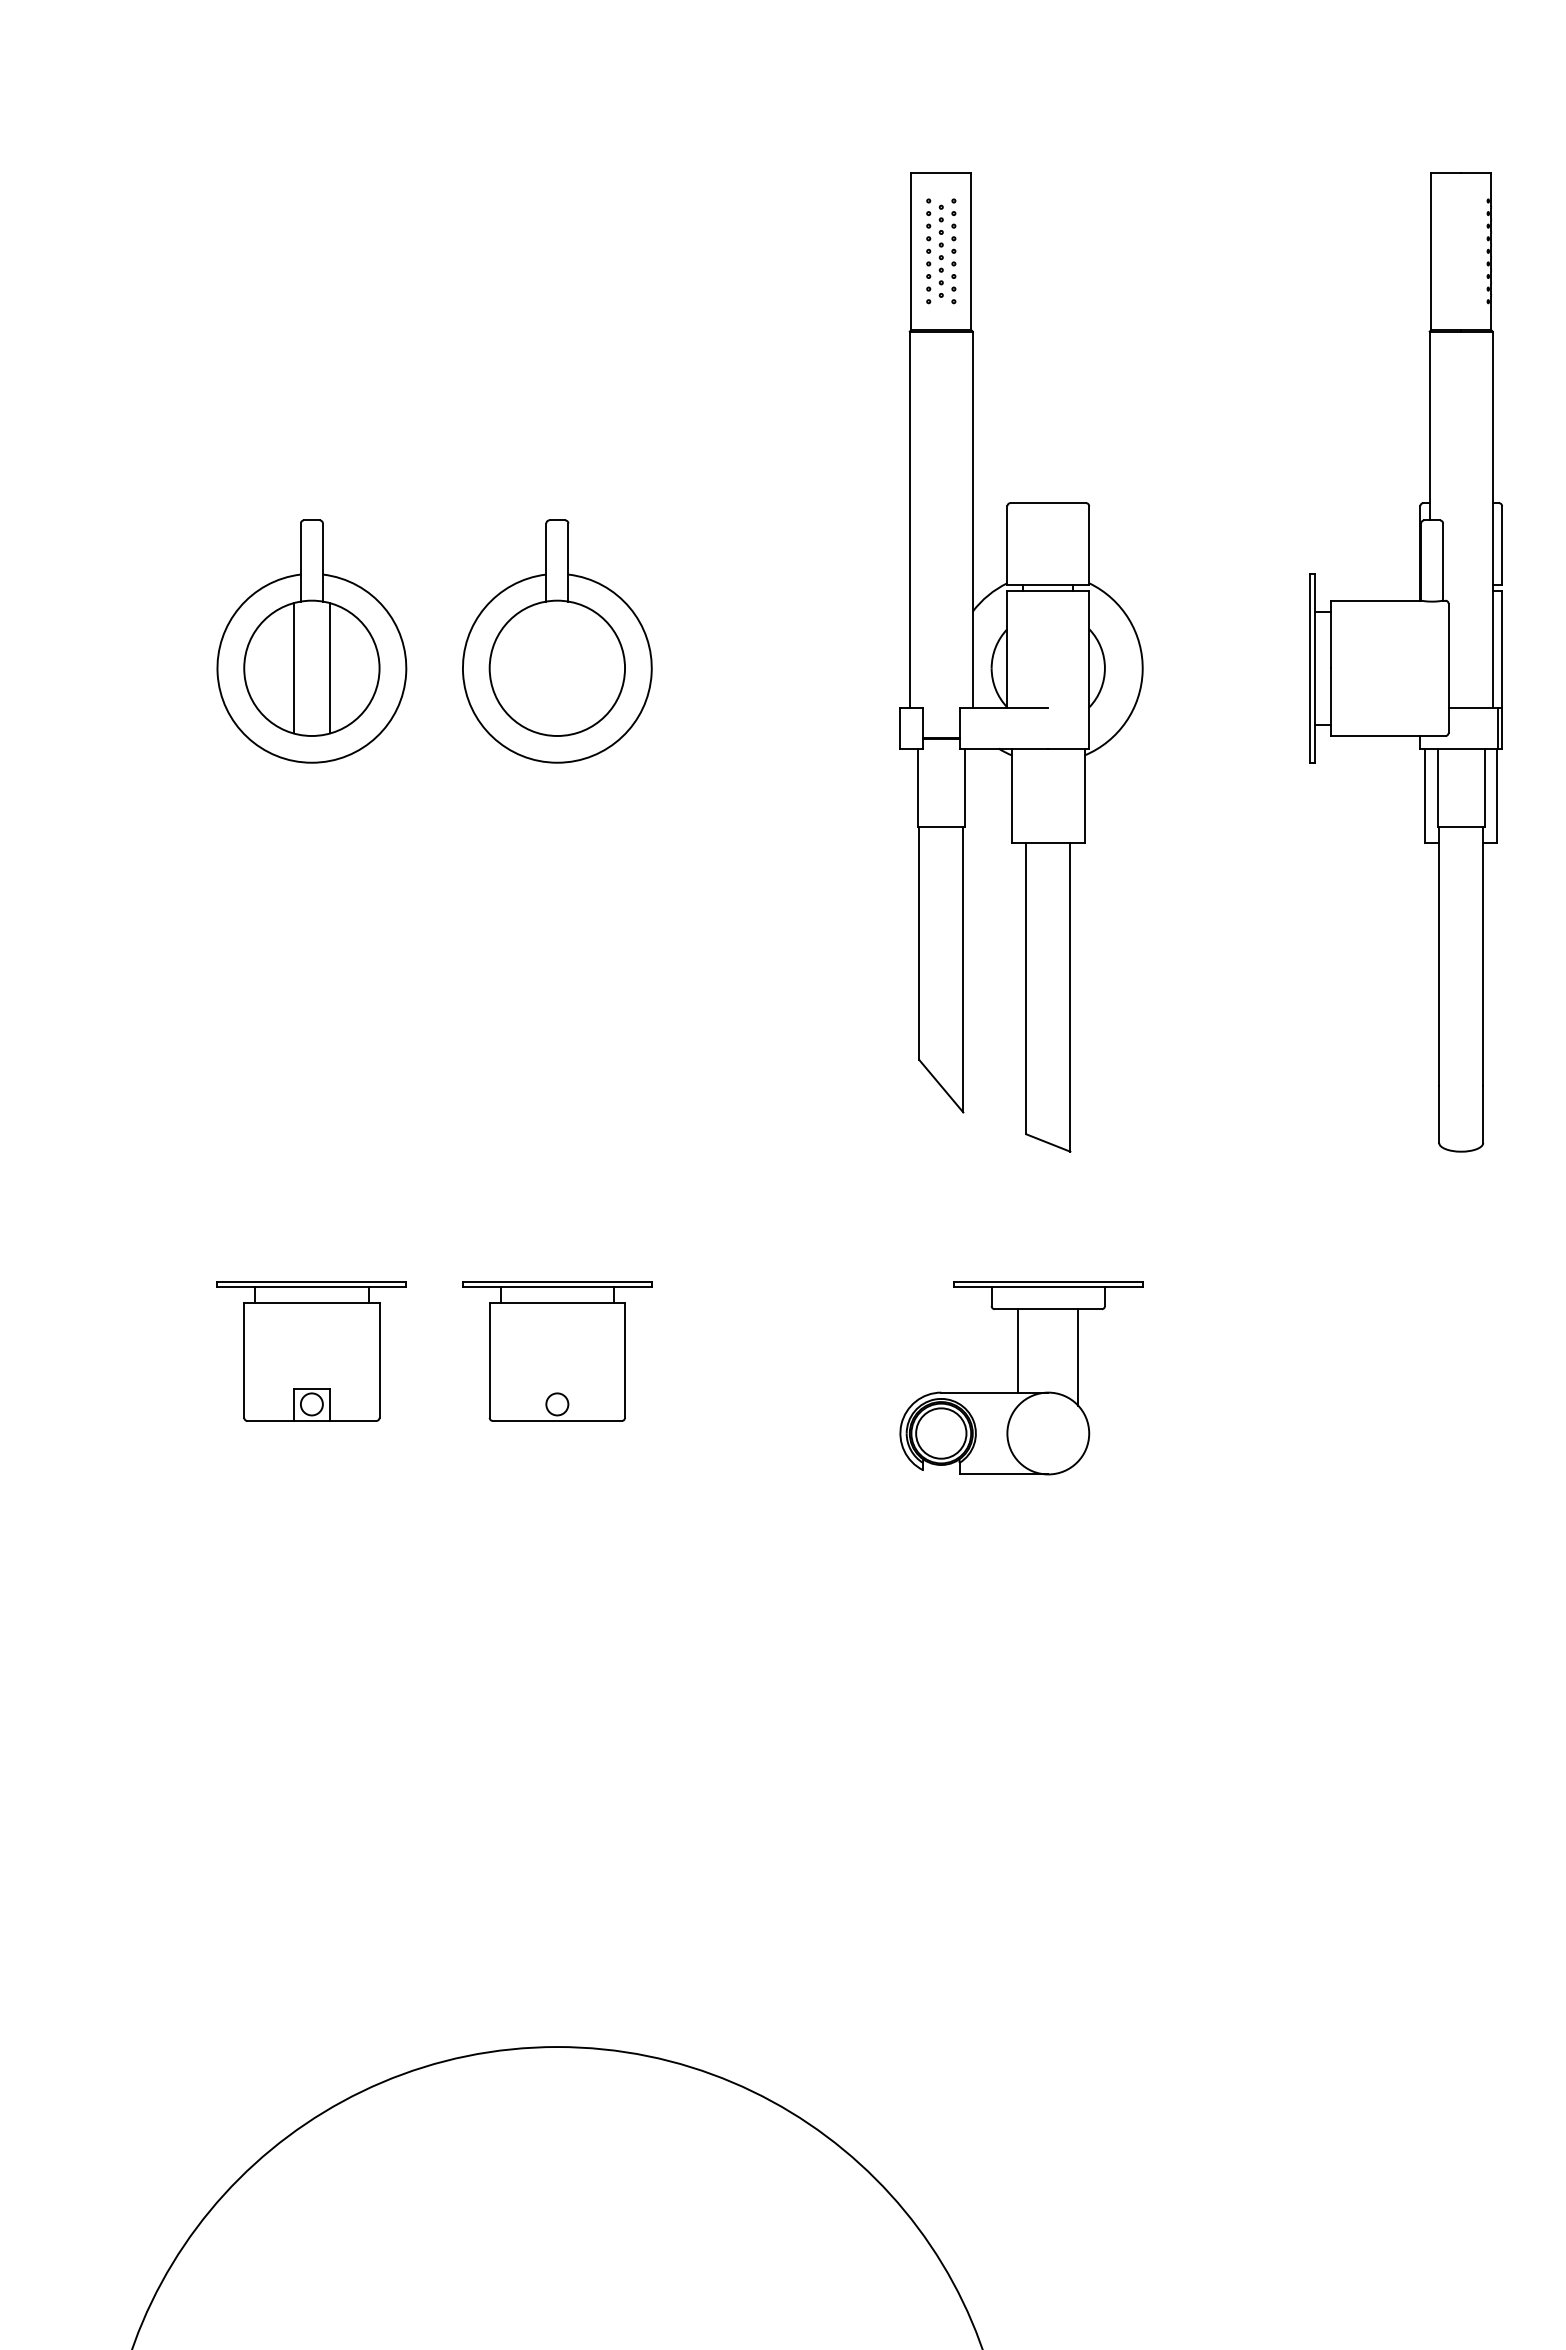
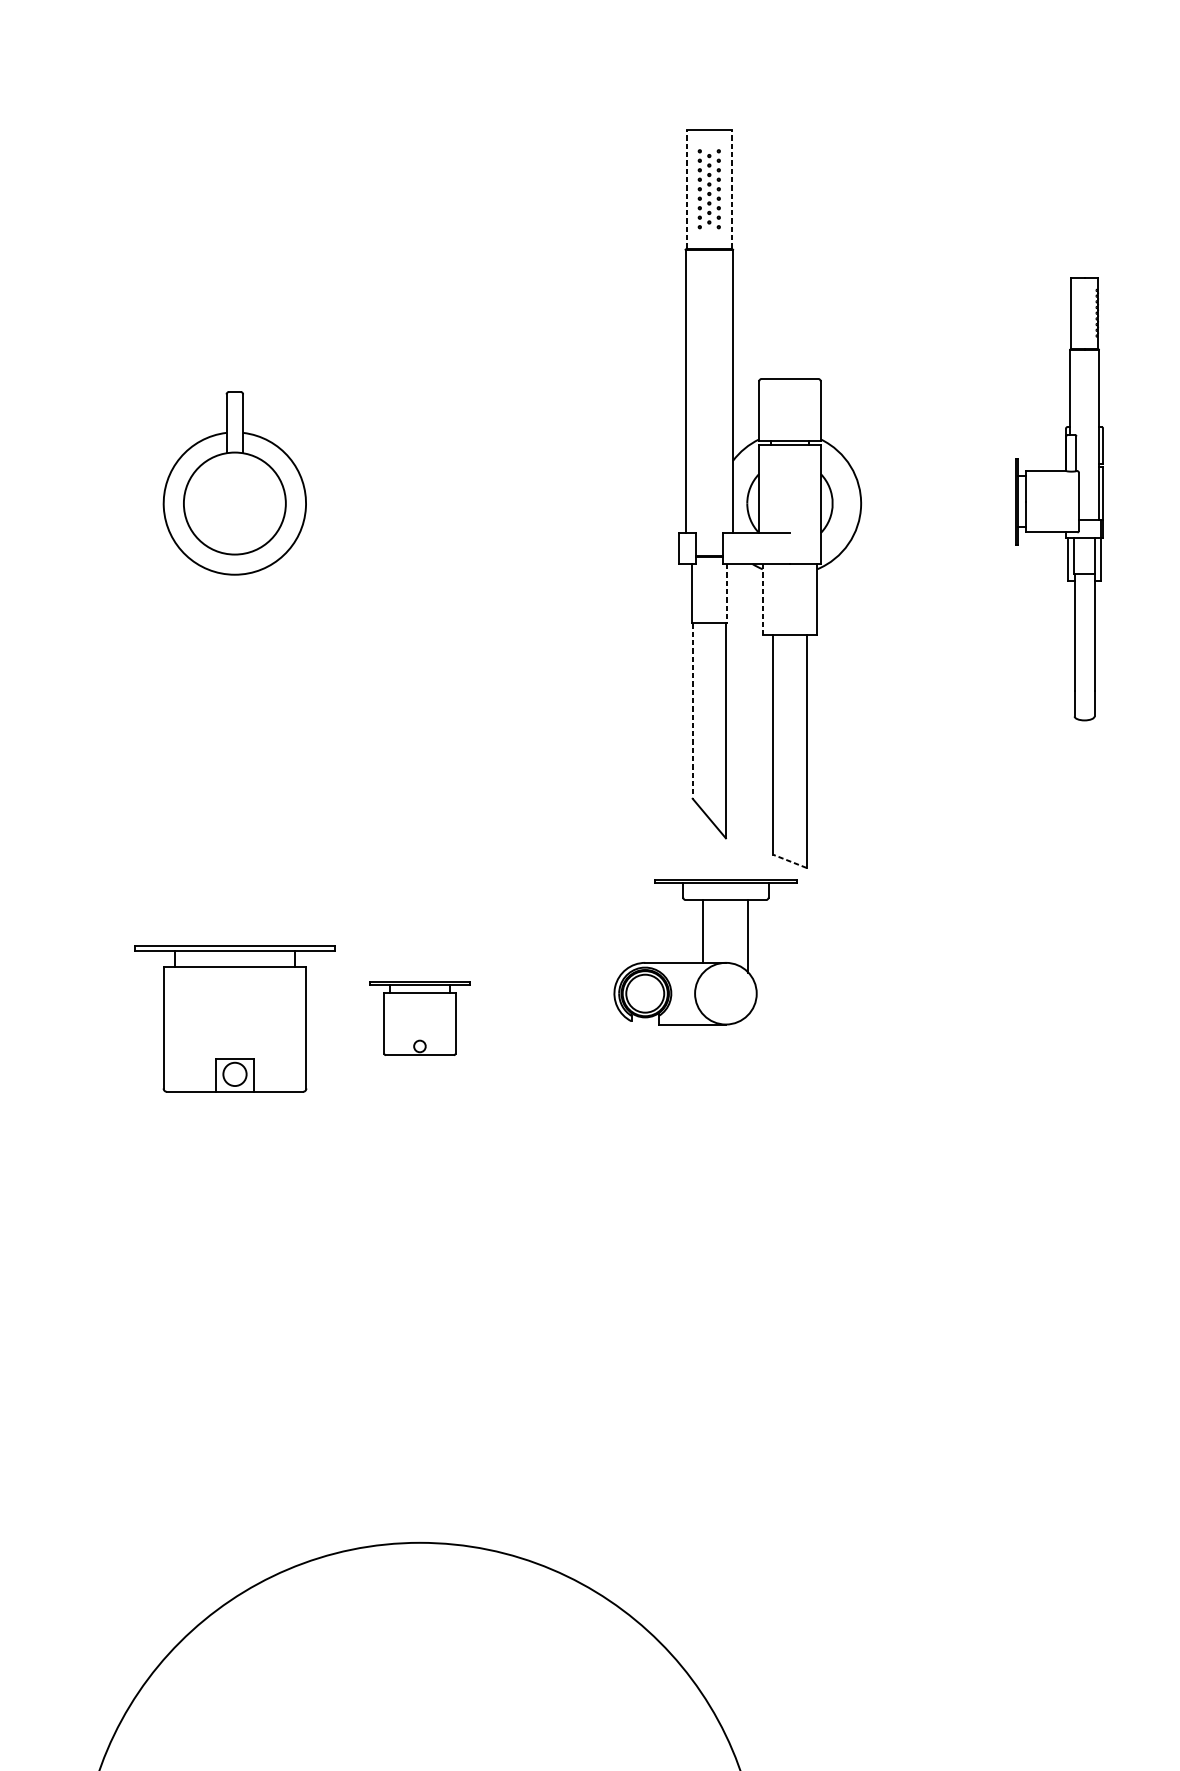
line: (911, 251) -> (686, 189), solid -> dashed
line: (971, 251) -> (732, 189), solid -> dashed
part: (557, 641) -> (420, 483), removed
part: (1405, 662) -> (1059, 499), size x0.6
line: (293, 668) -> (221, 503), removed
line: (330, 668) -> (248, 503), removed
line: (964, 788) -> (726, 594), solid -> dashed
line: (1012, 796) -> (762, 600), solid -> dashed
line: (919, 944) -> (692, 711), solid -> dashed
line: (1048, 1142) -> (790, 861), solid -> dashed
part: (311, 1351) -> (234, 1018), size x1.4
part: (557, 1351) -> (420, 1018), size x0.7
part: (1021, 1378) -> (705, 952), moved

